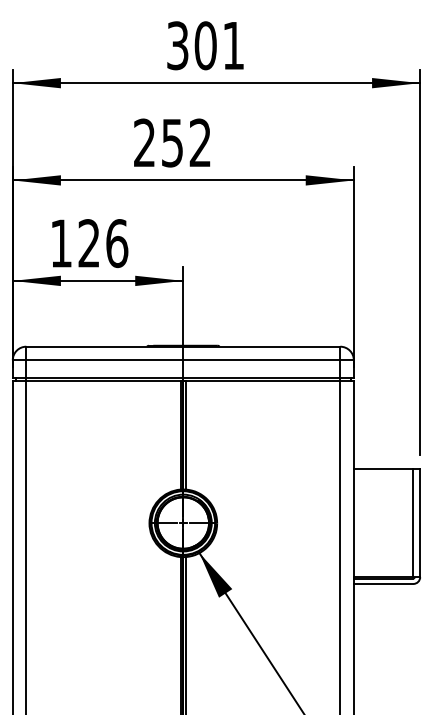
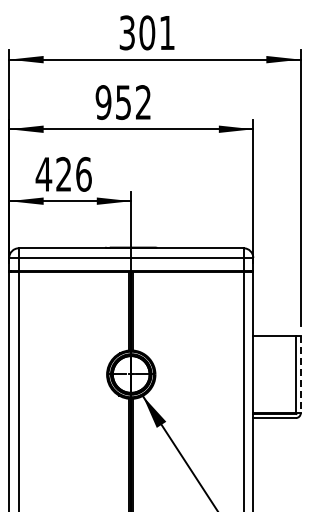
text: (144, 143) -> (103, 102), 252 -> 952
text: (60, 243) -> (43, 174), 126 -> 426
line: (419, 523) -> (300, 374), solid -> dashed

